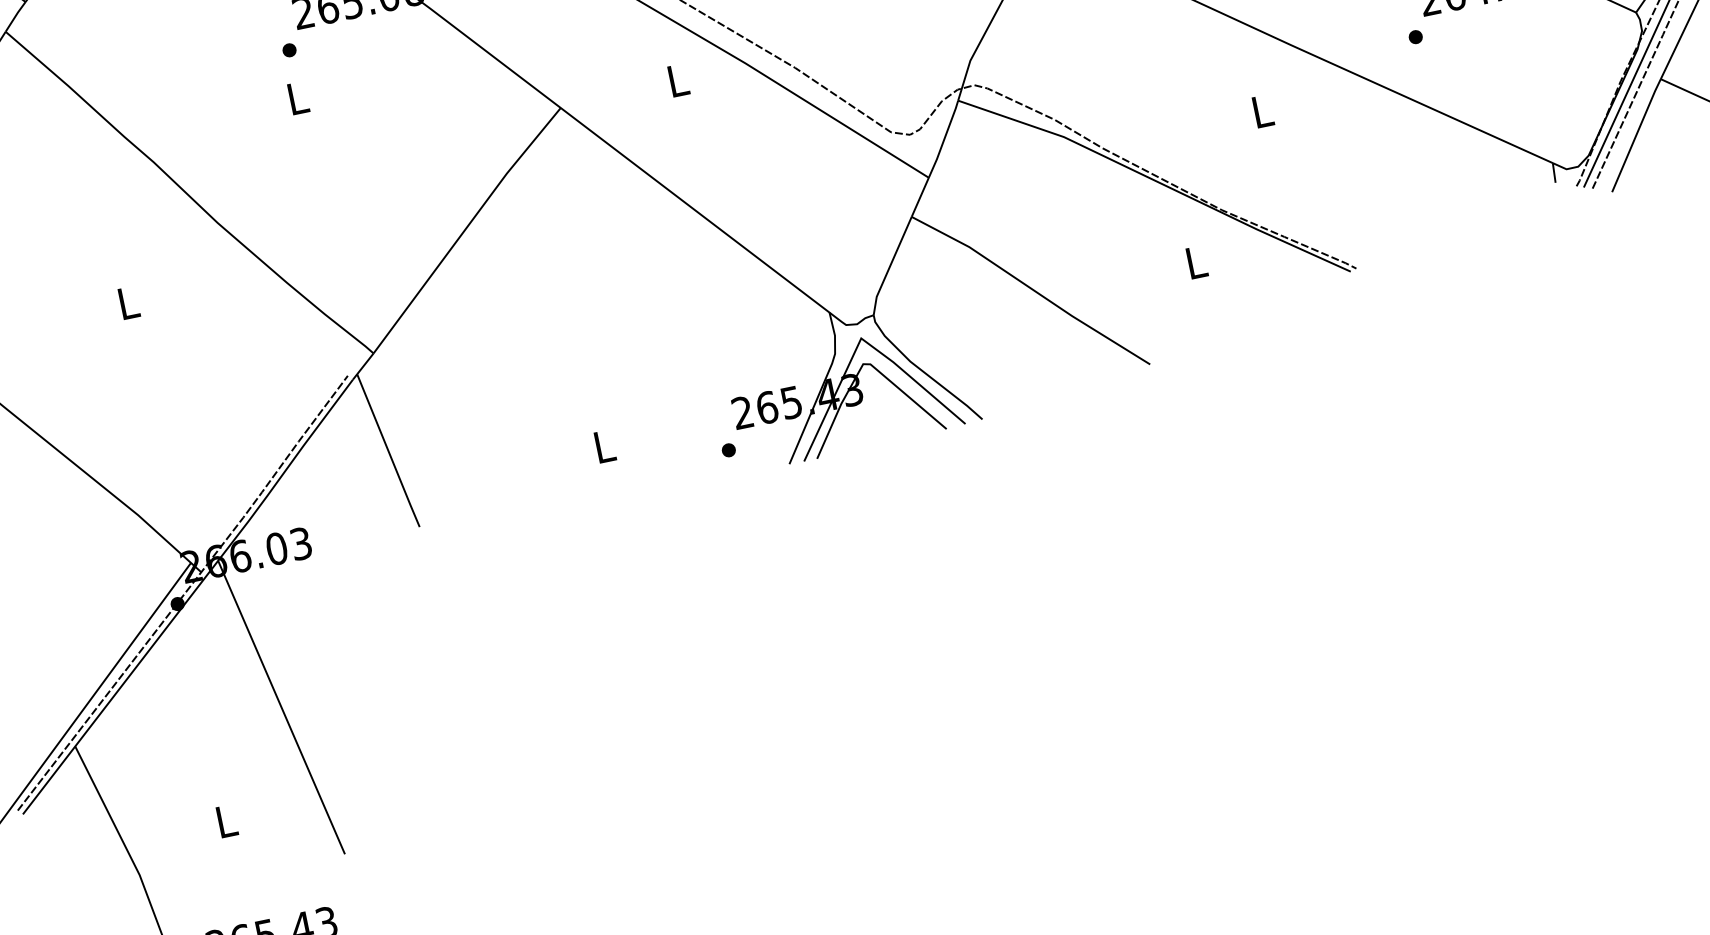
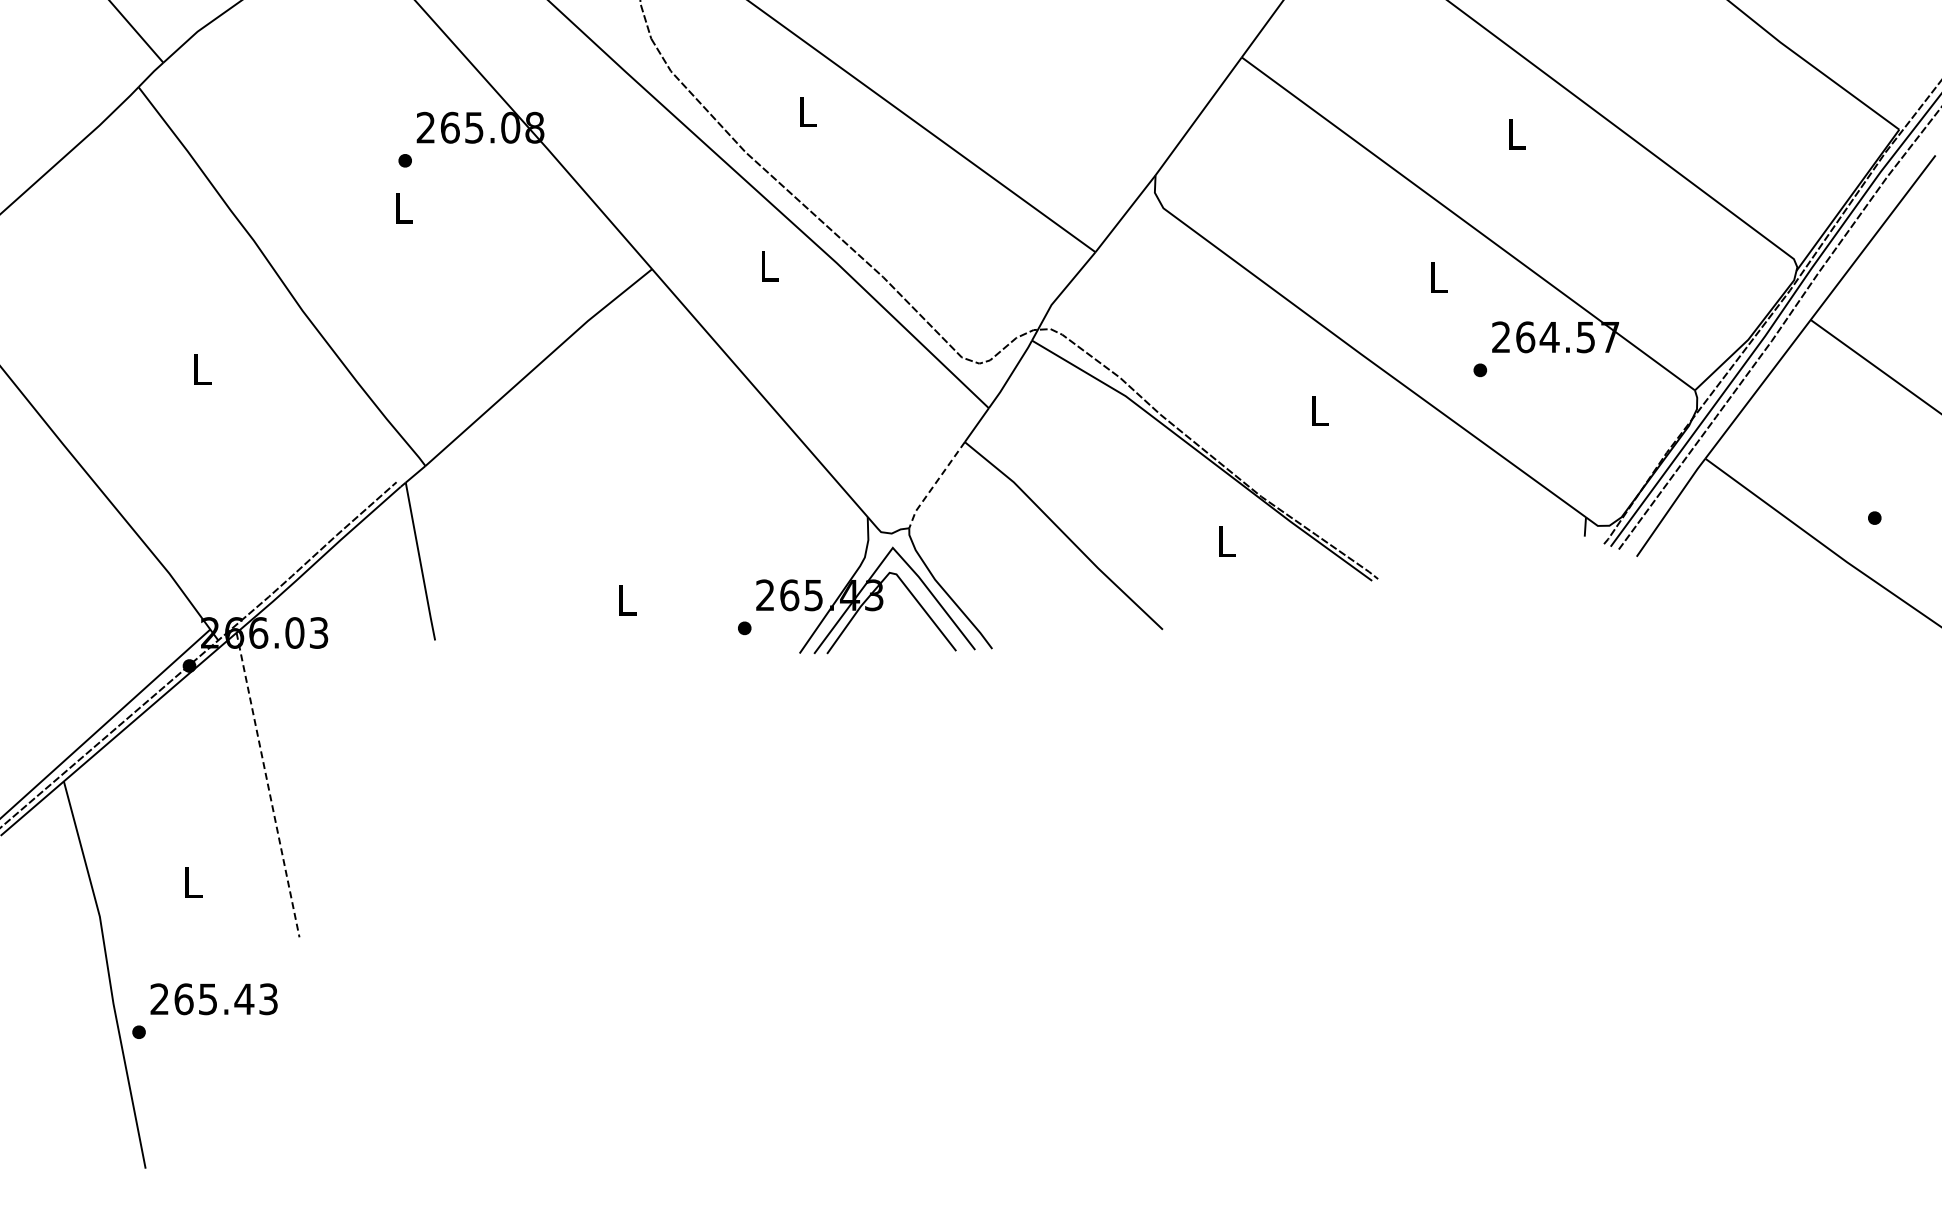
line: (890, 266) -> (934, 485), solid -> dashed
line: (282, 707) -> (268, 785), solid -> dashed

